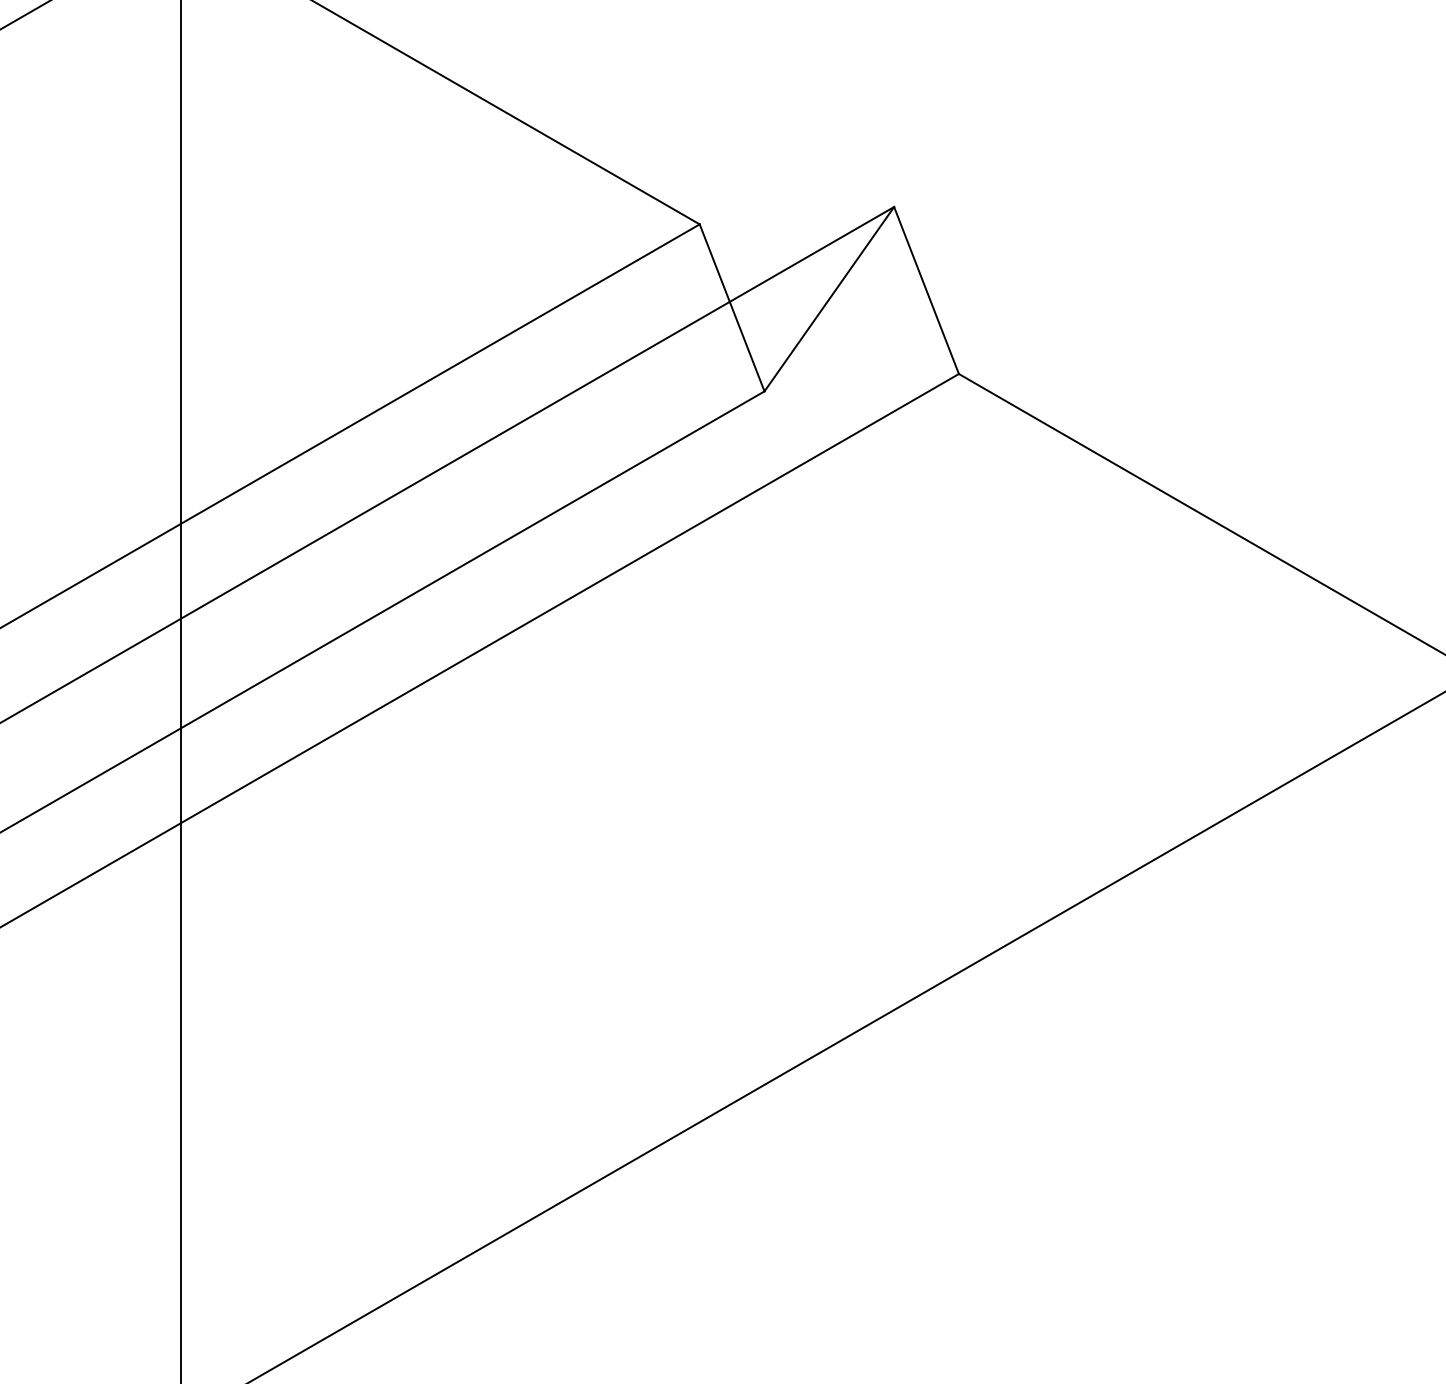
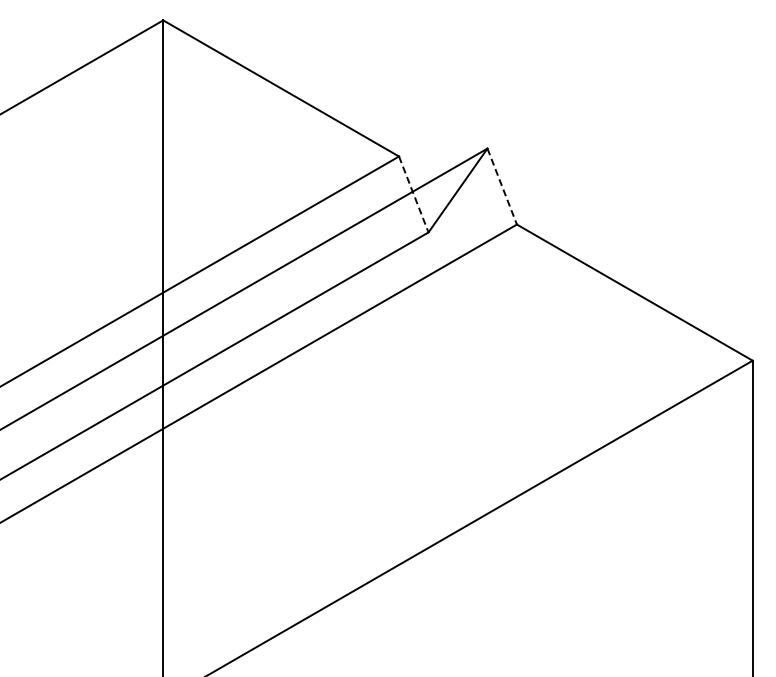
line: (927, 290) -> (502, 186), solid -> dashed
line: (731, 307) -> (413, 194), solid -> dashed

